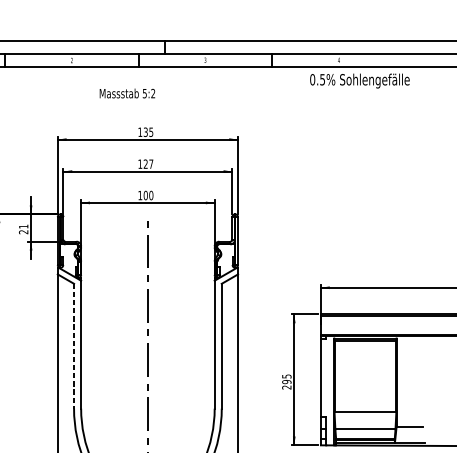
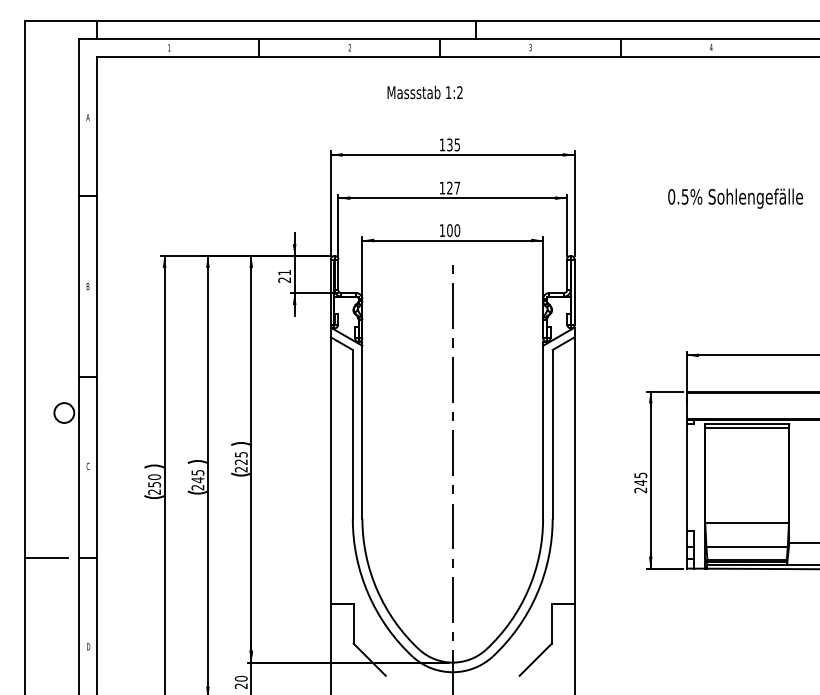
text: (359, 80) -> (735, 198), moved
text: (144, 93) -> (448, 92), 5:2 -> 1:2
line: (73, 346) -> (352, 434), dashed -> solid
text: (286, 381) -> (640, 482), 295 -> 245

